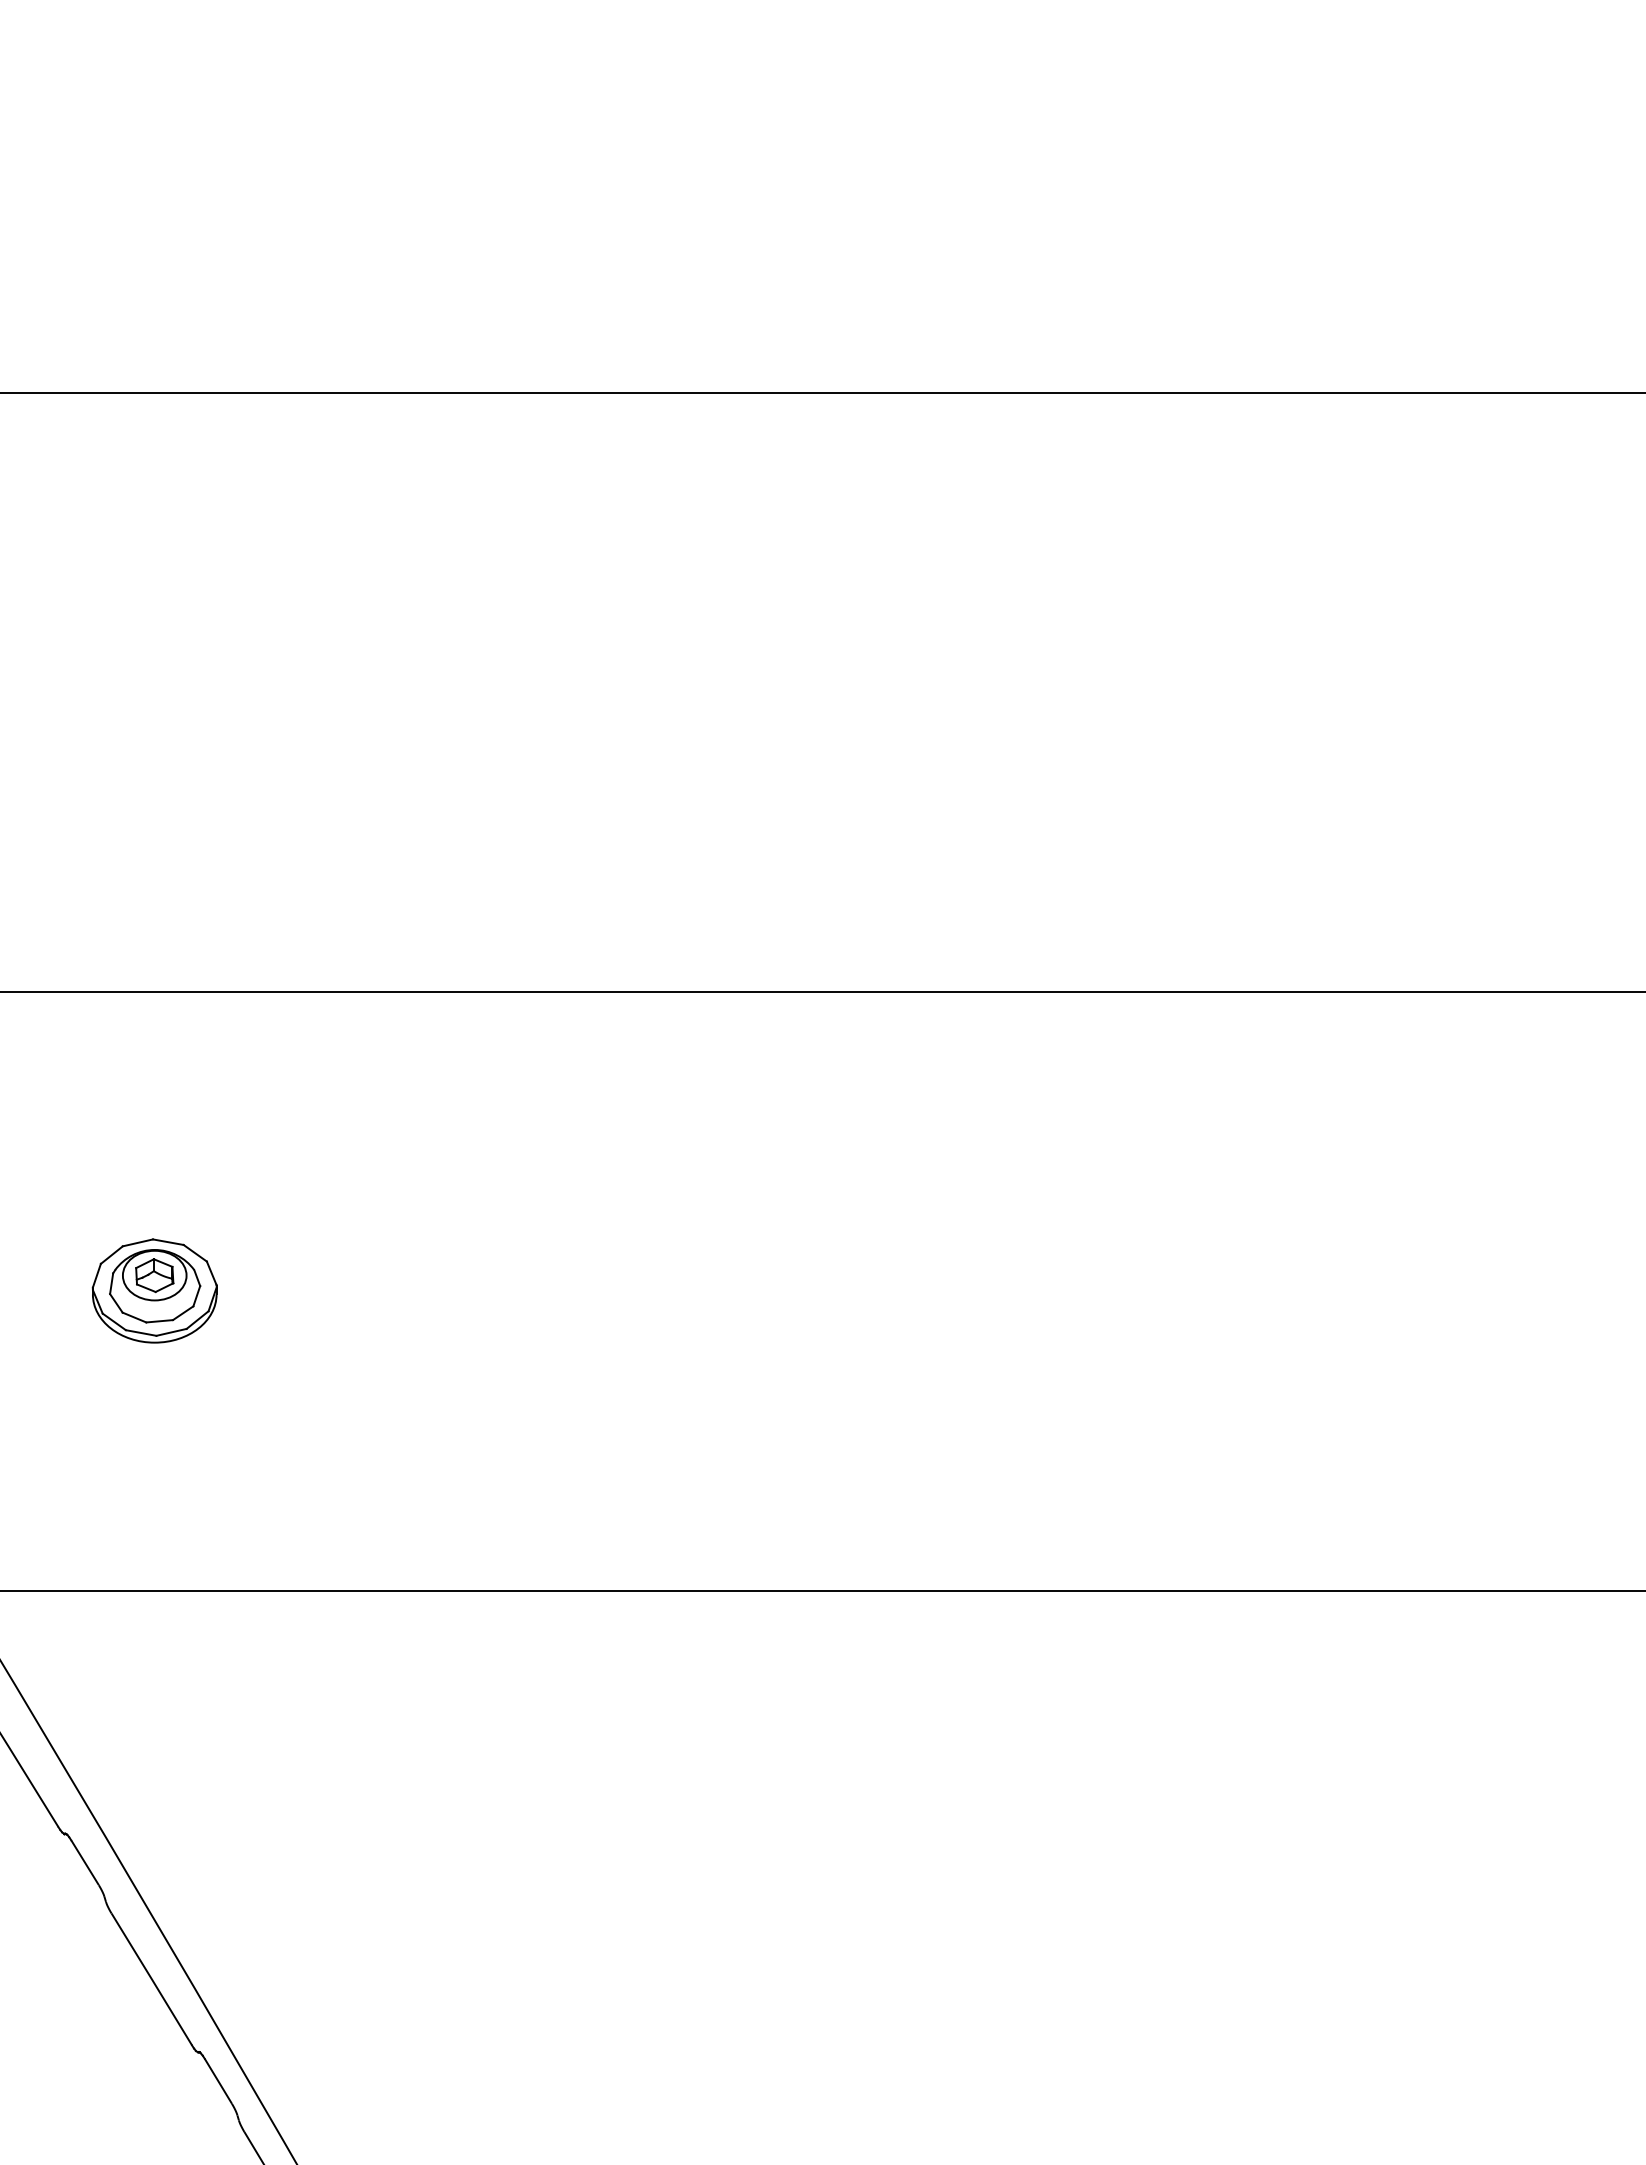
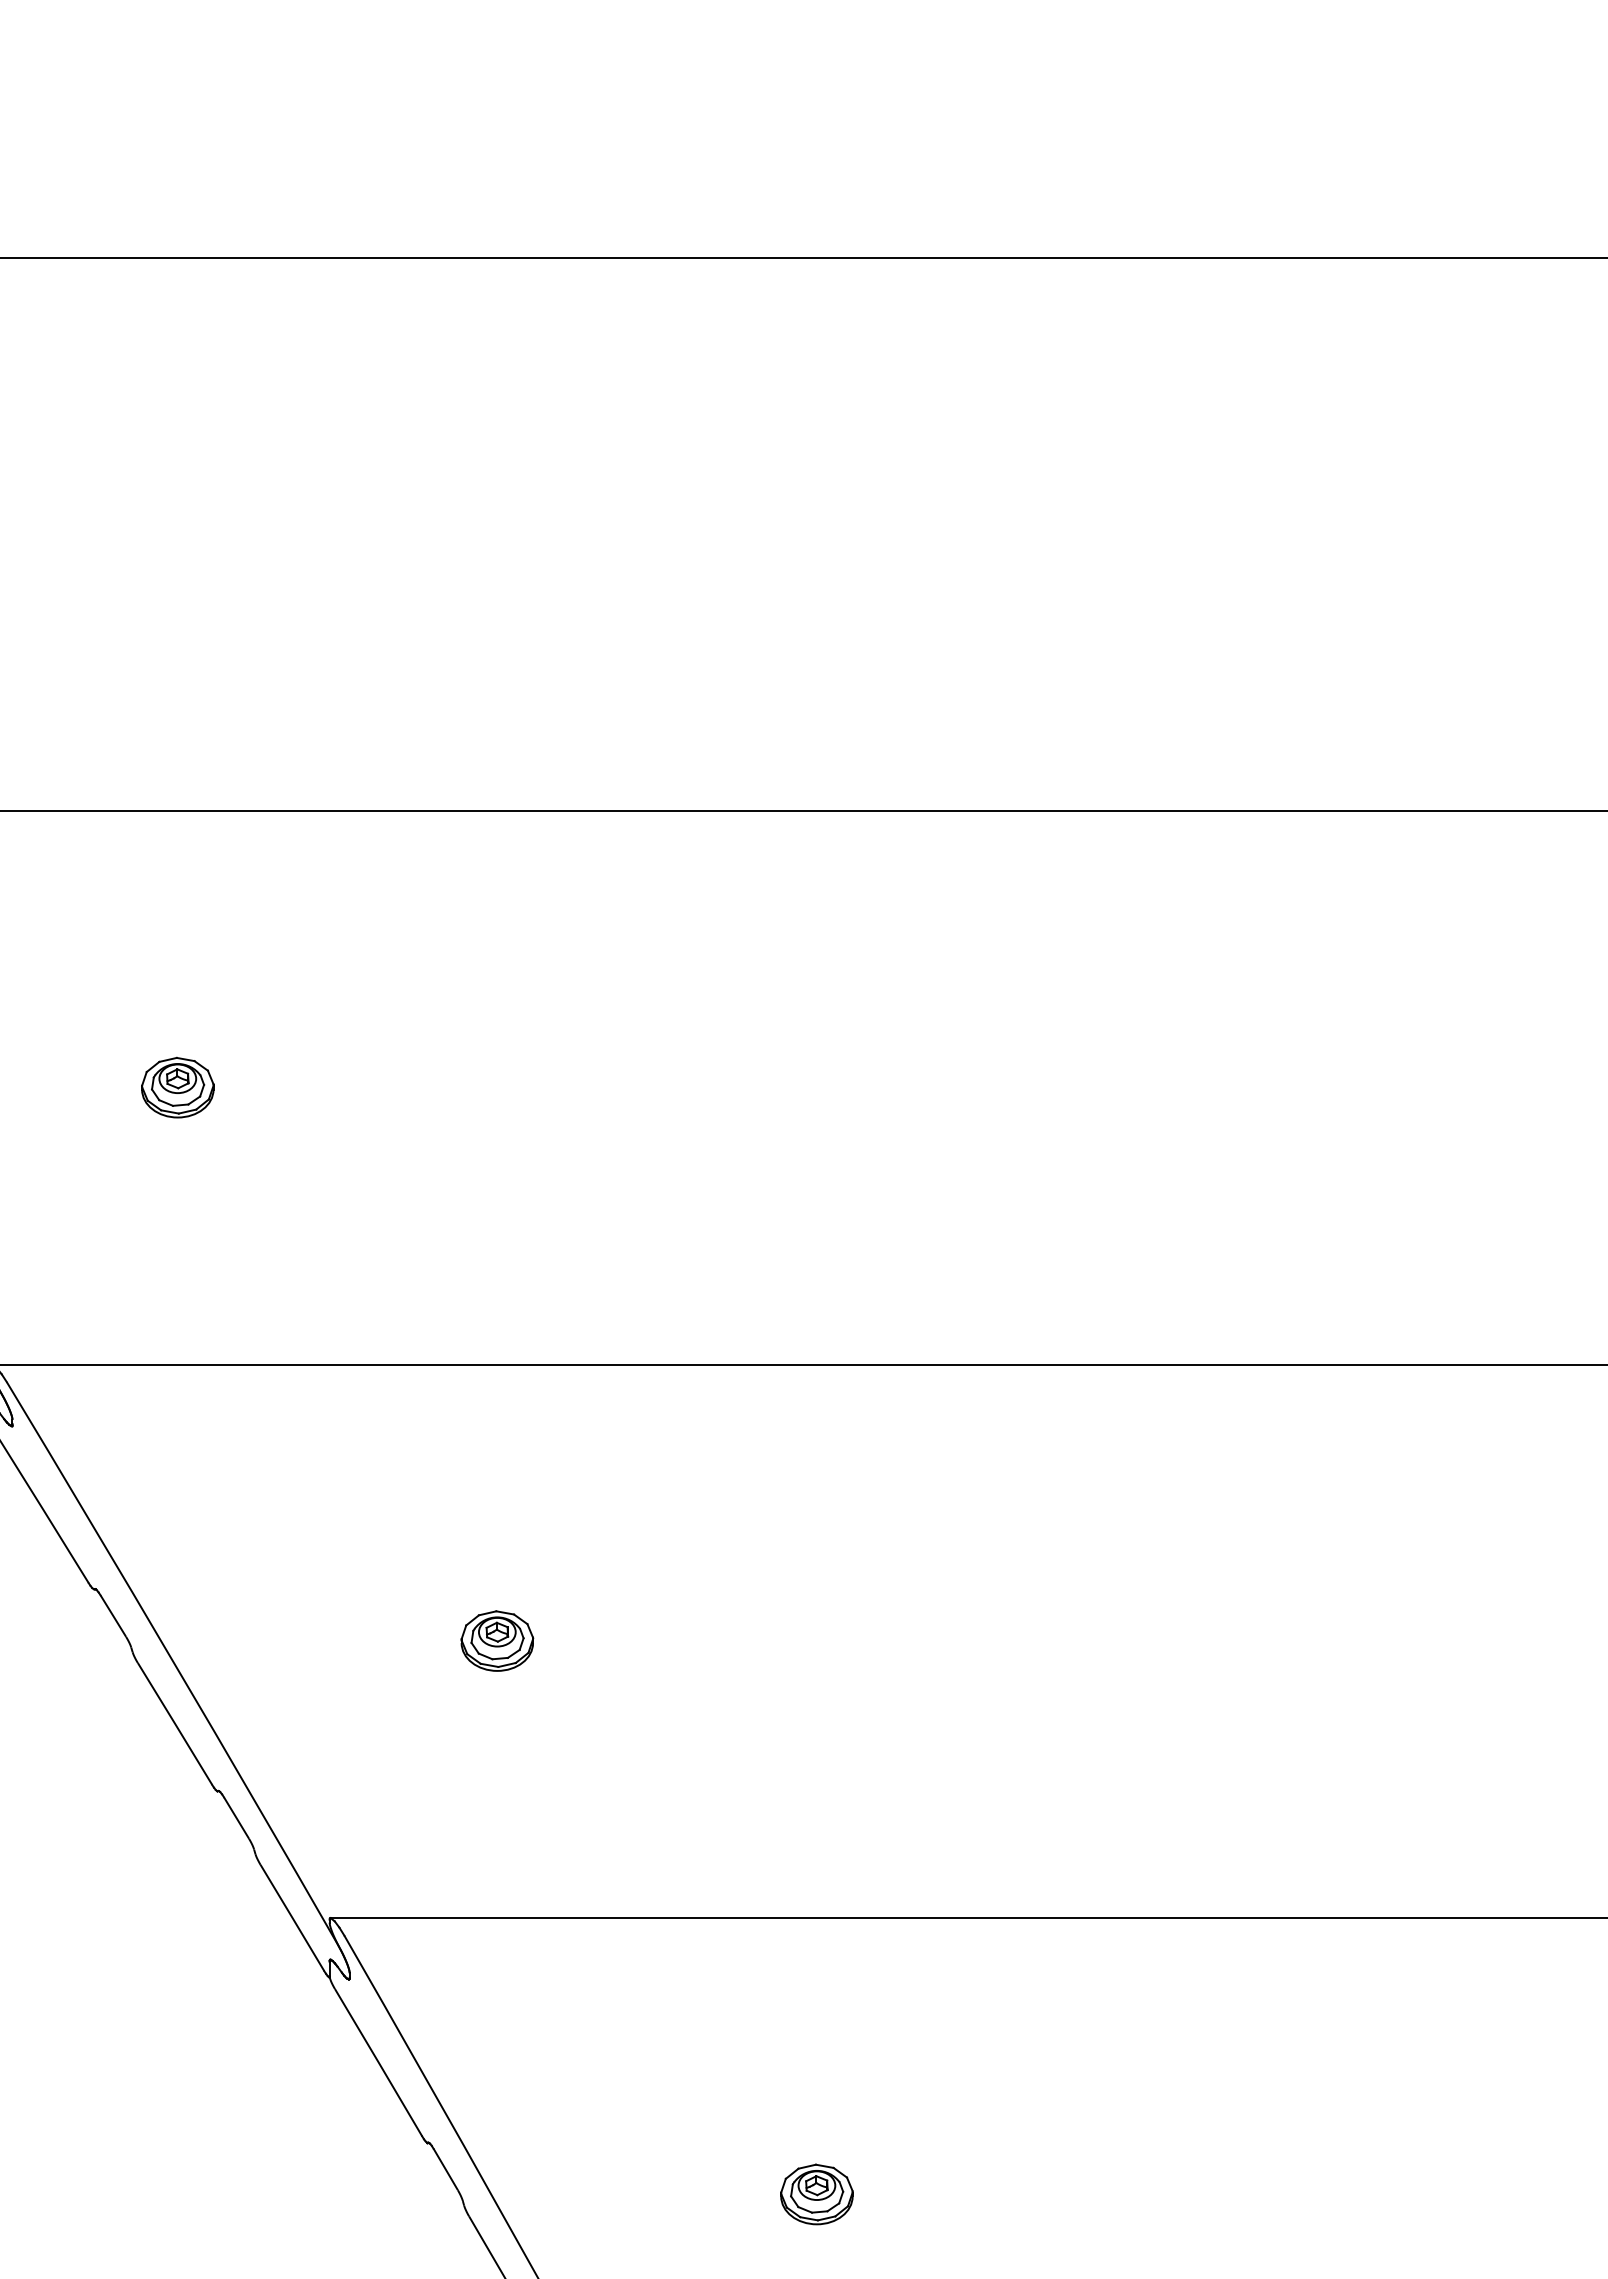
part: (154, 1290) -> (177, 1087), size x0.62
part: (500, 1889) -> (497, 1640), added

